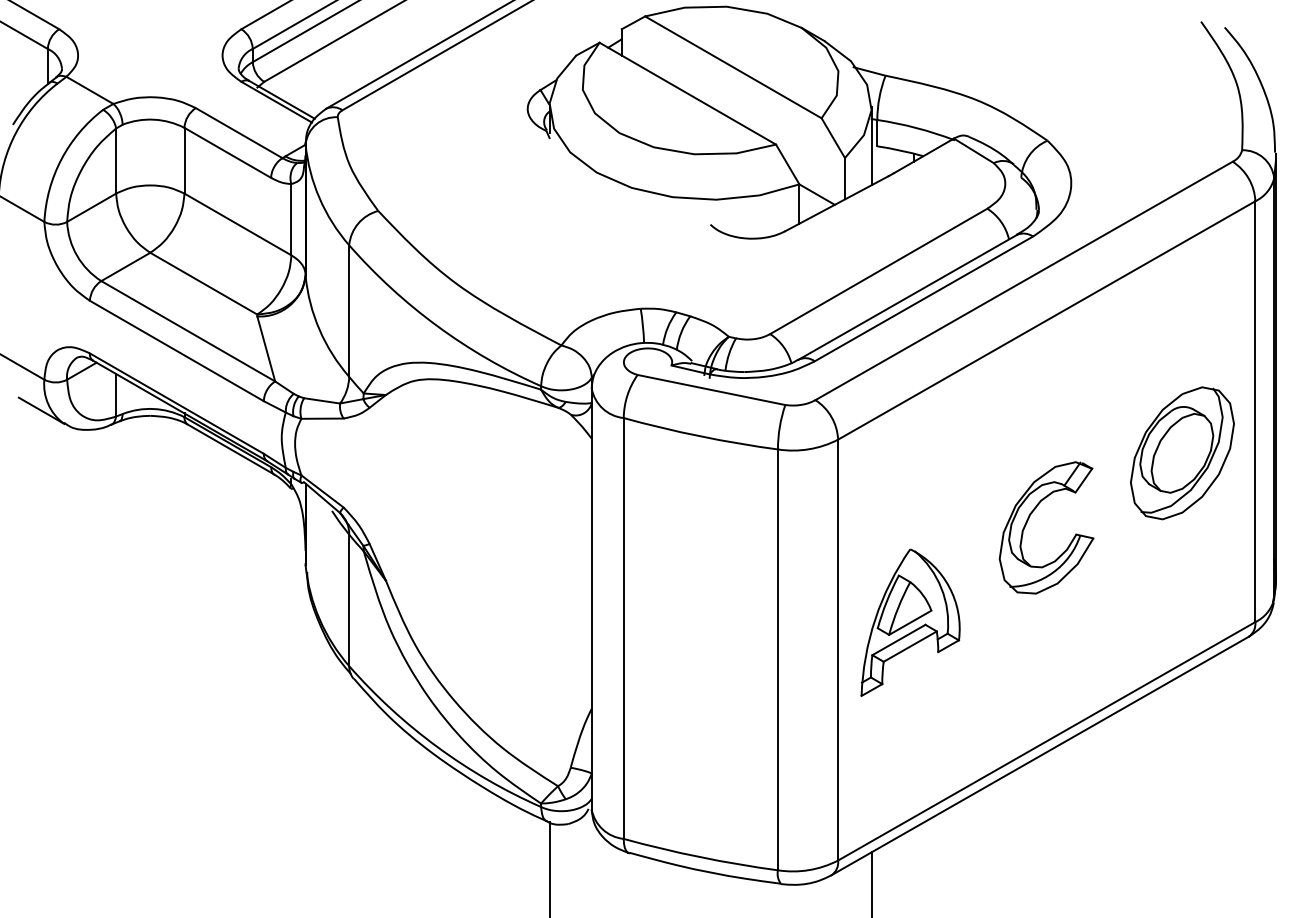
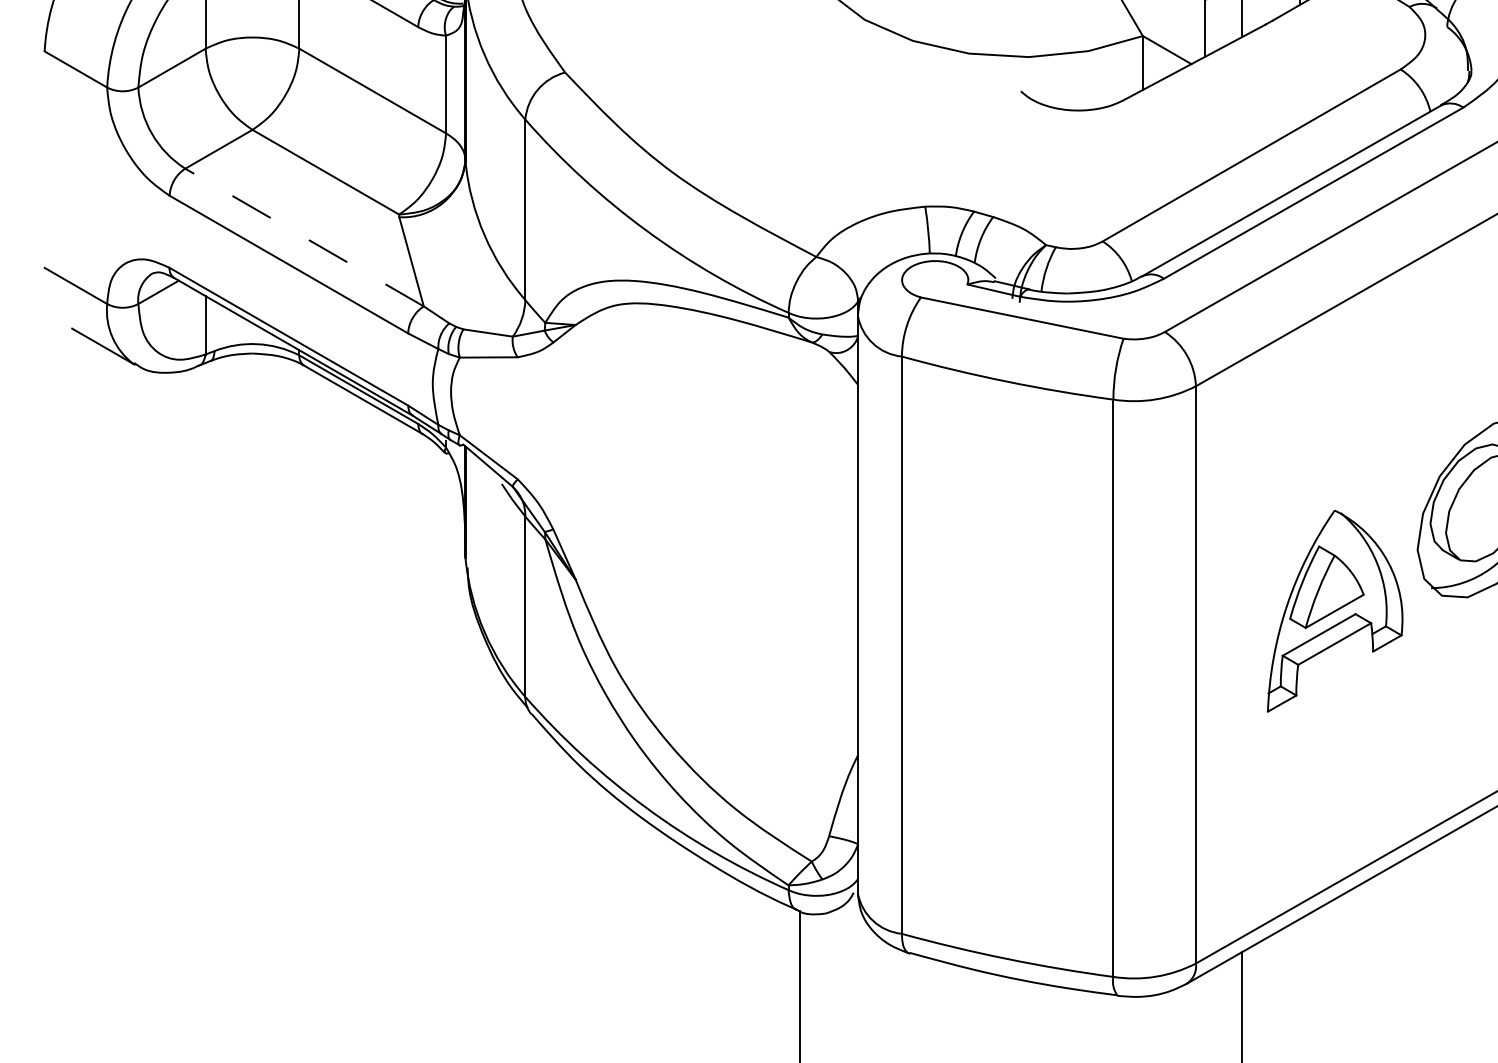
line: (187, 331) -> (303, 237), solid -> dashed
part: (910, 622) -> (1335, 610), moved

